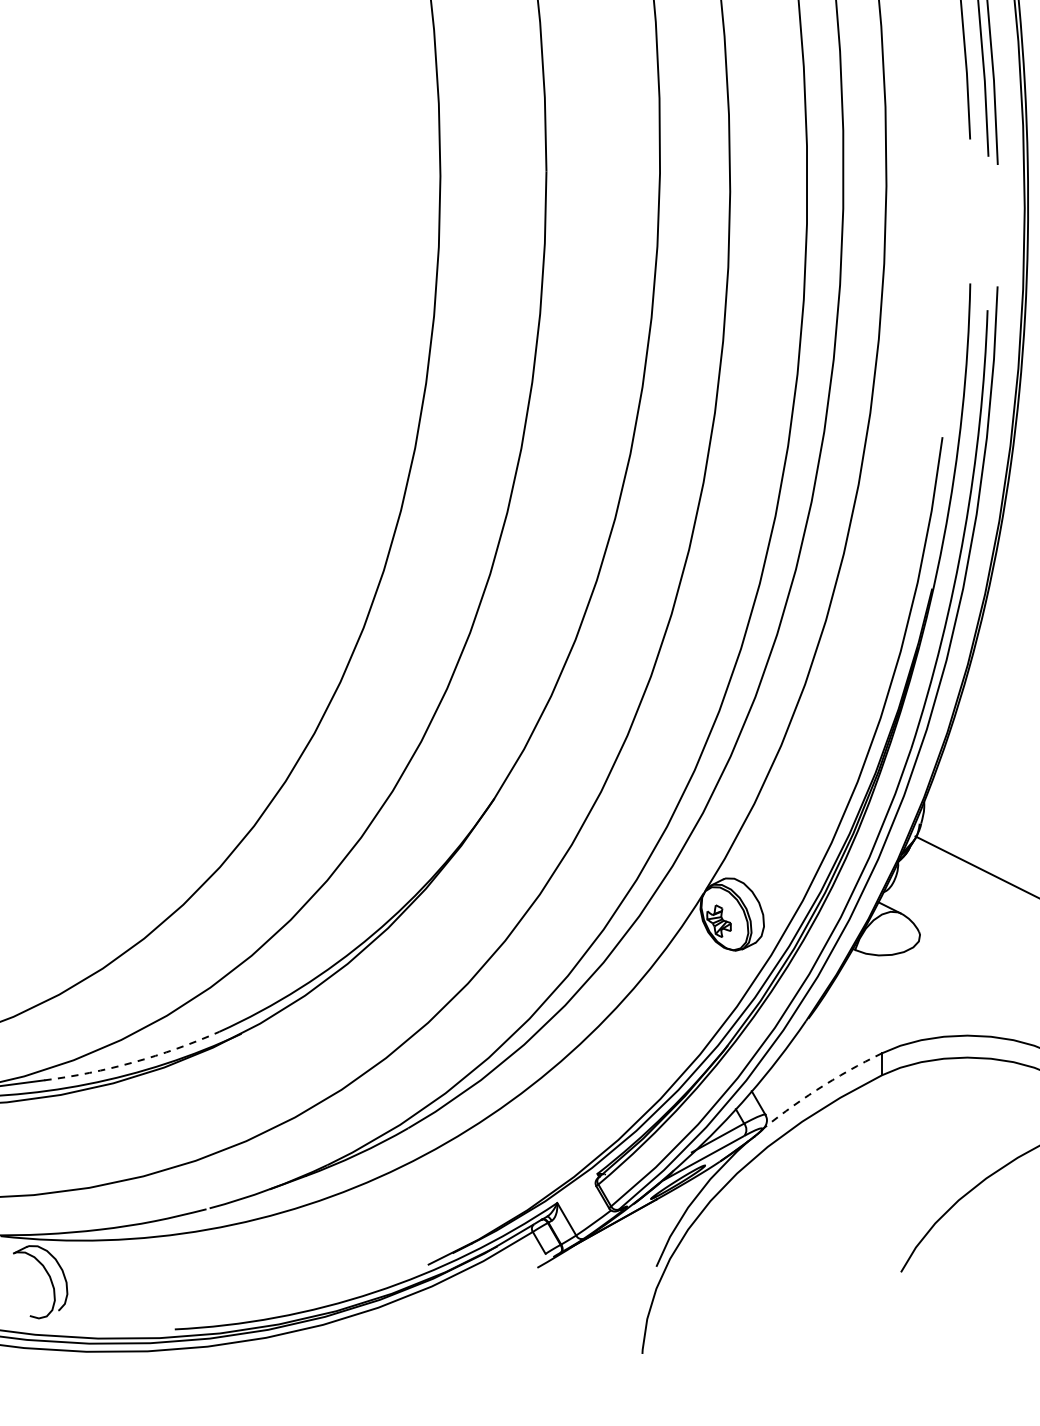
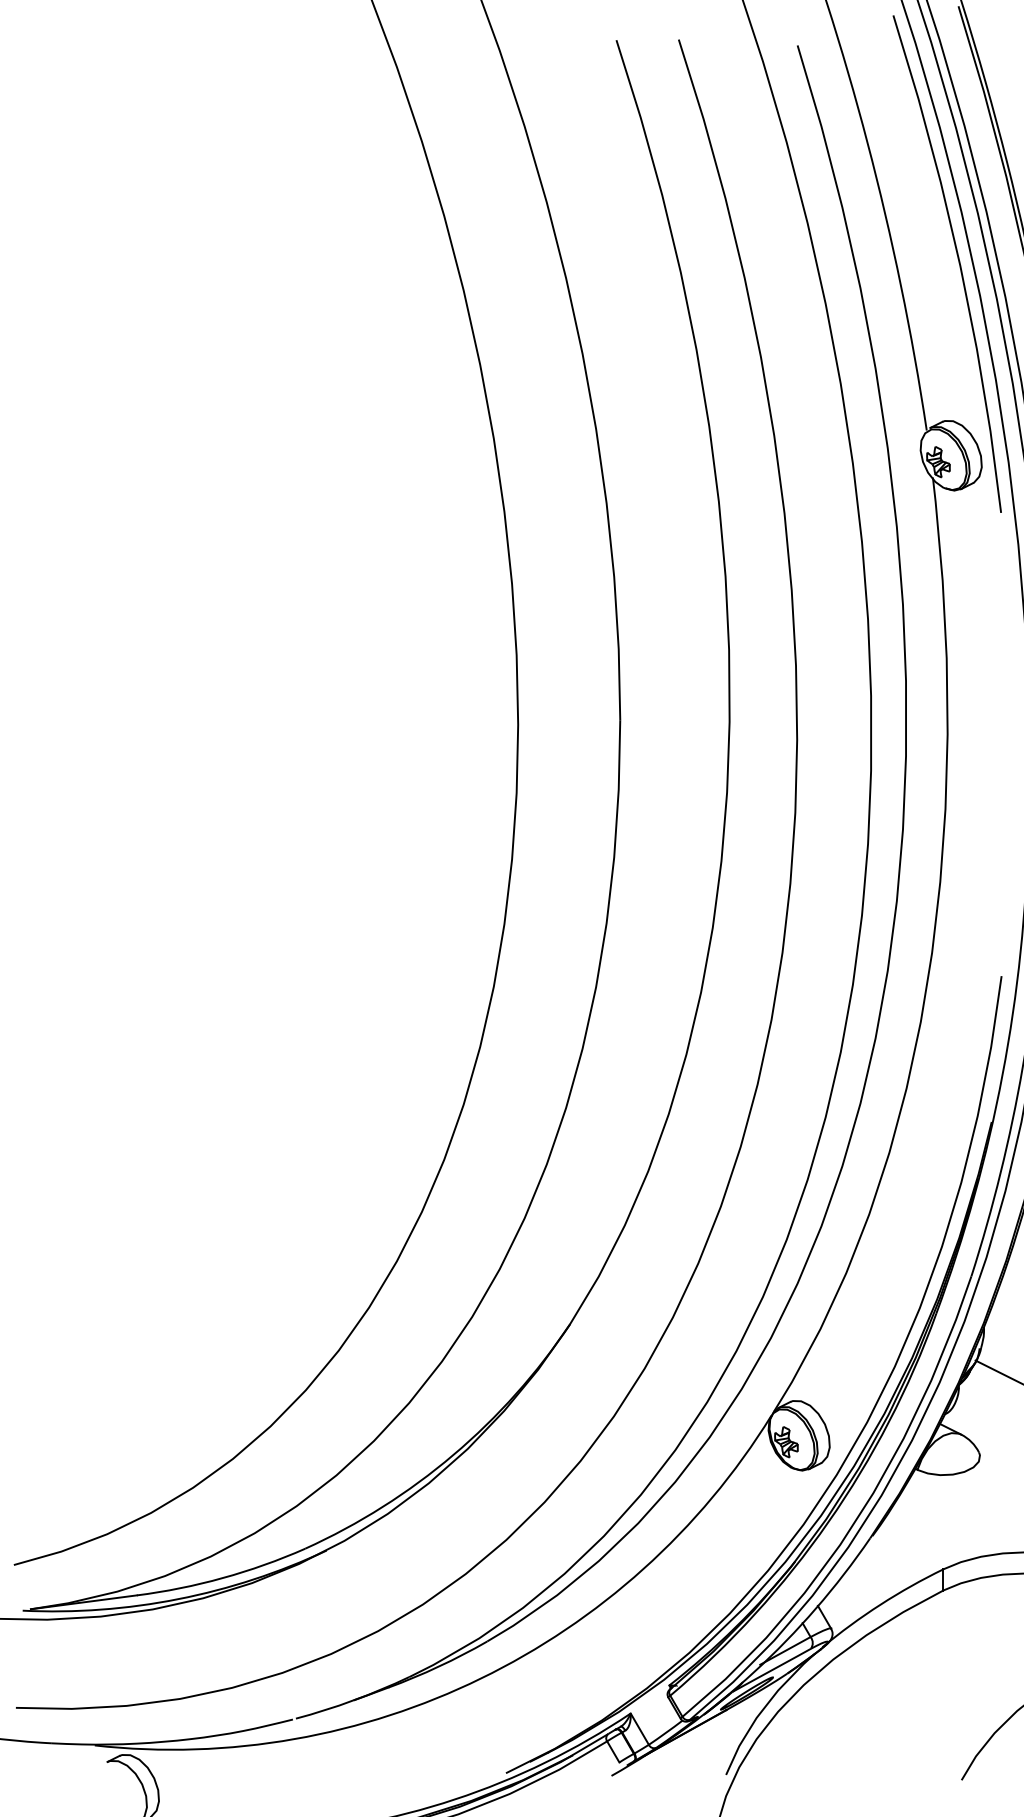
arc: (133, 1062) -> (222, 1578), dashed -> solid
arc: (816, 1089) -> (880, 1604), dashed -> solid

